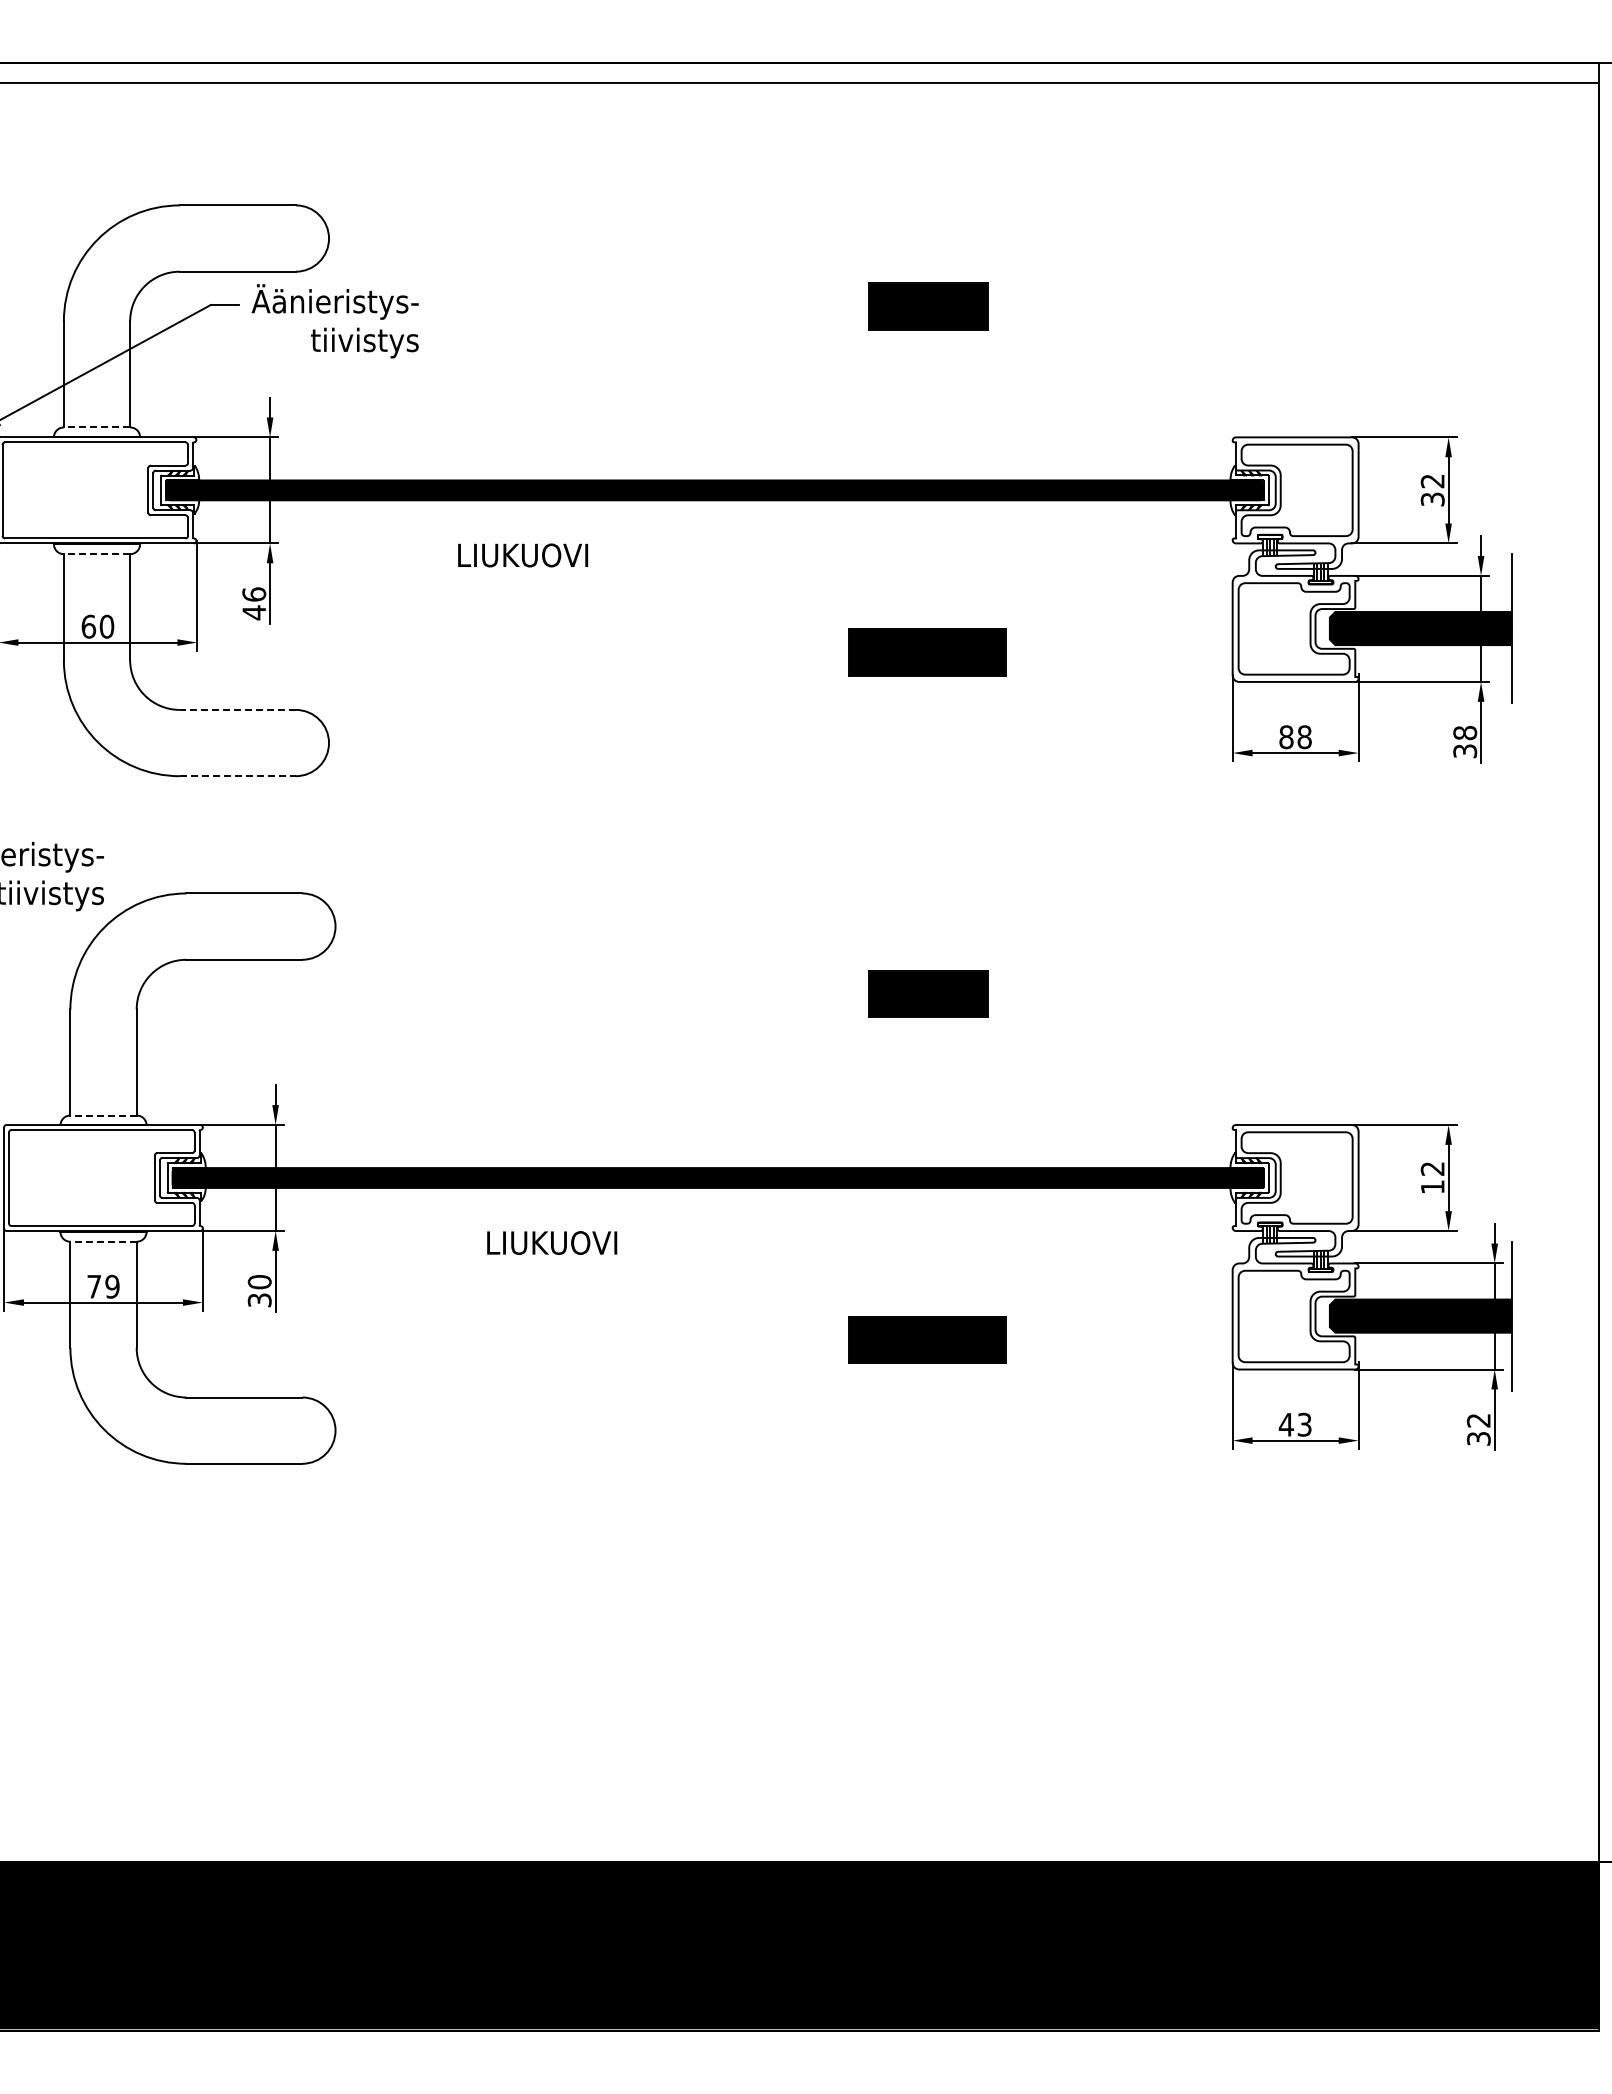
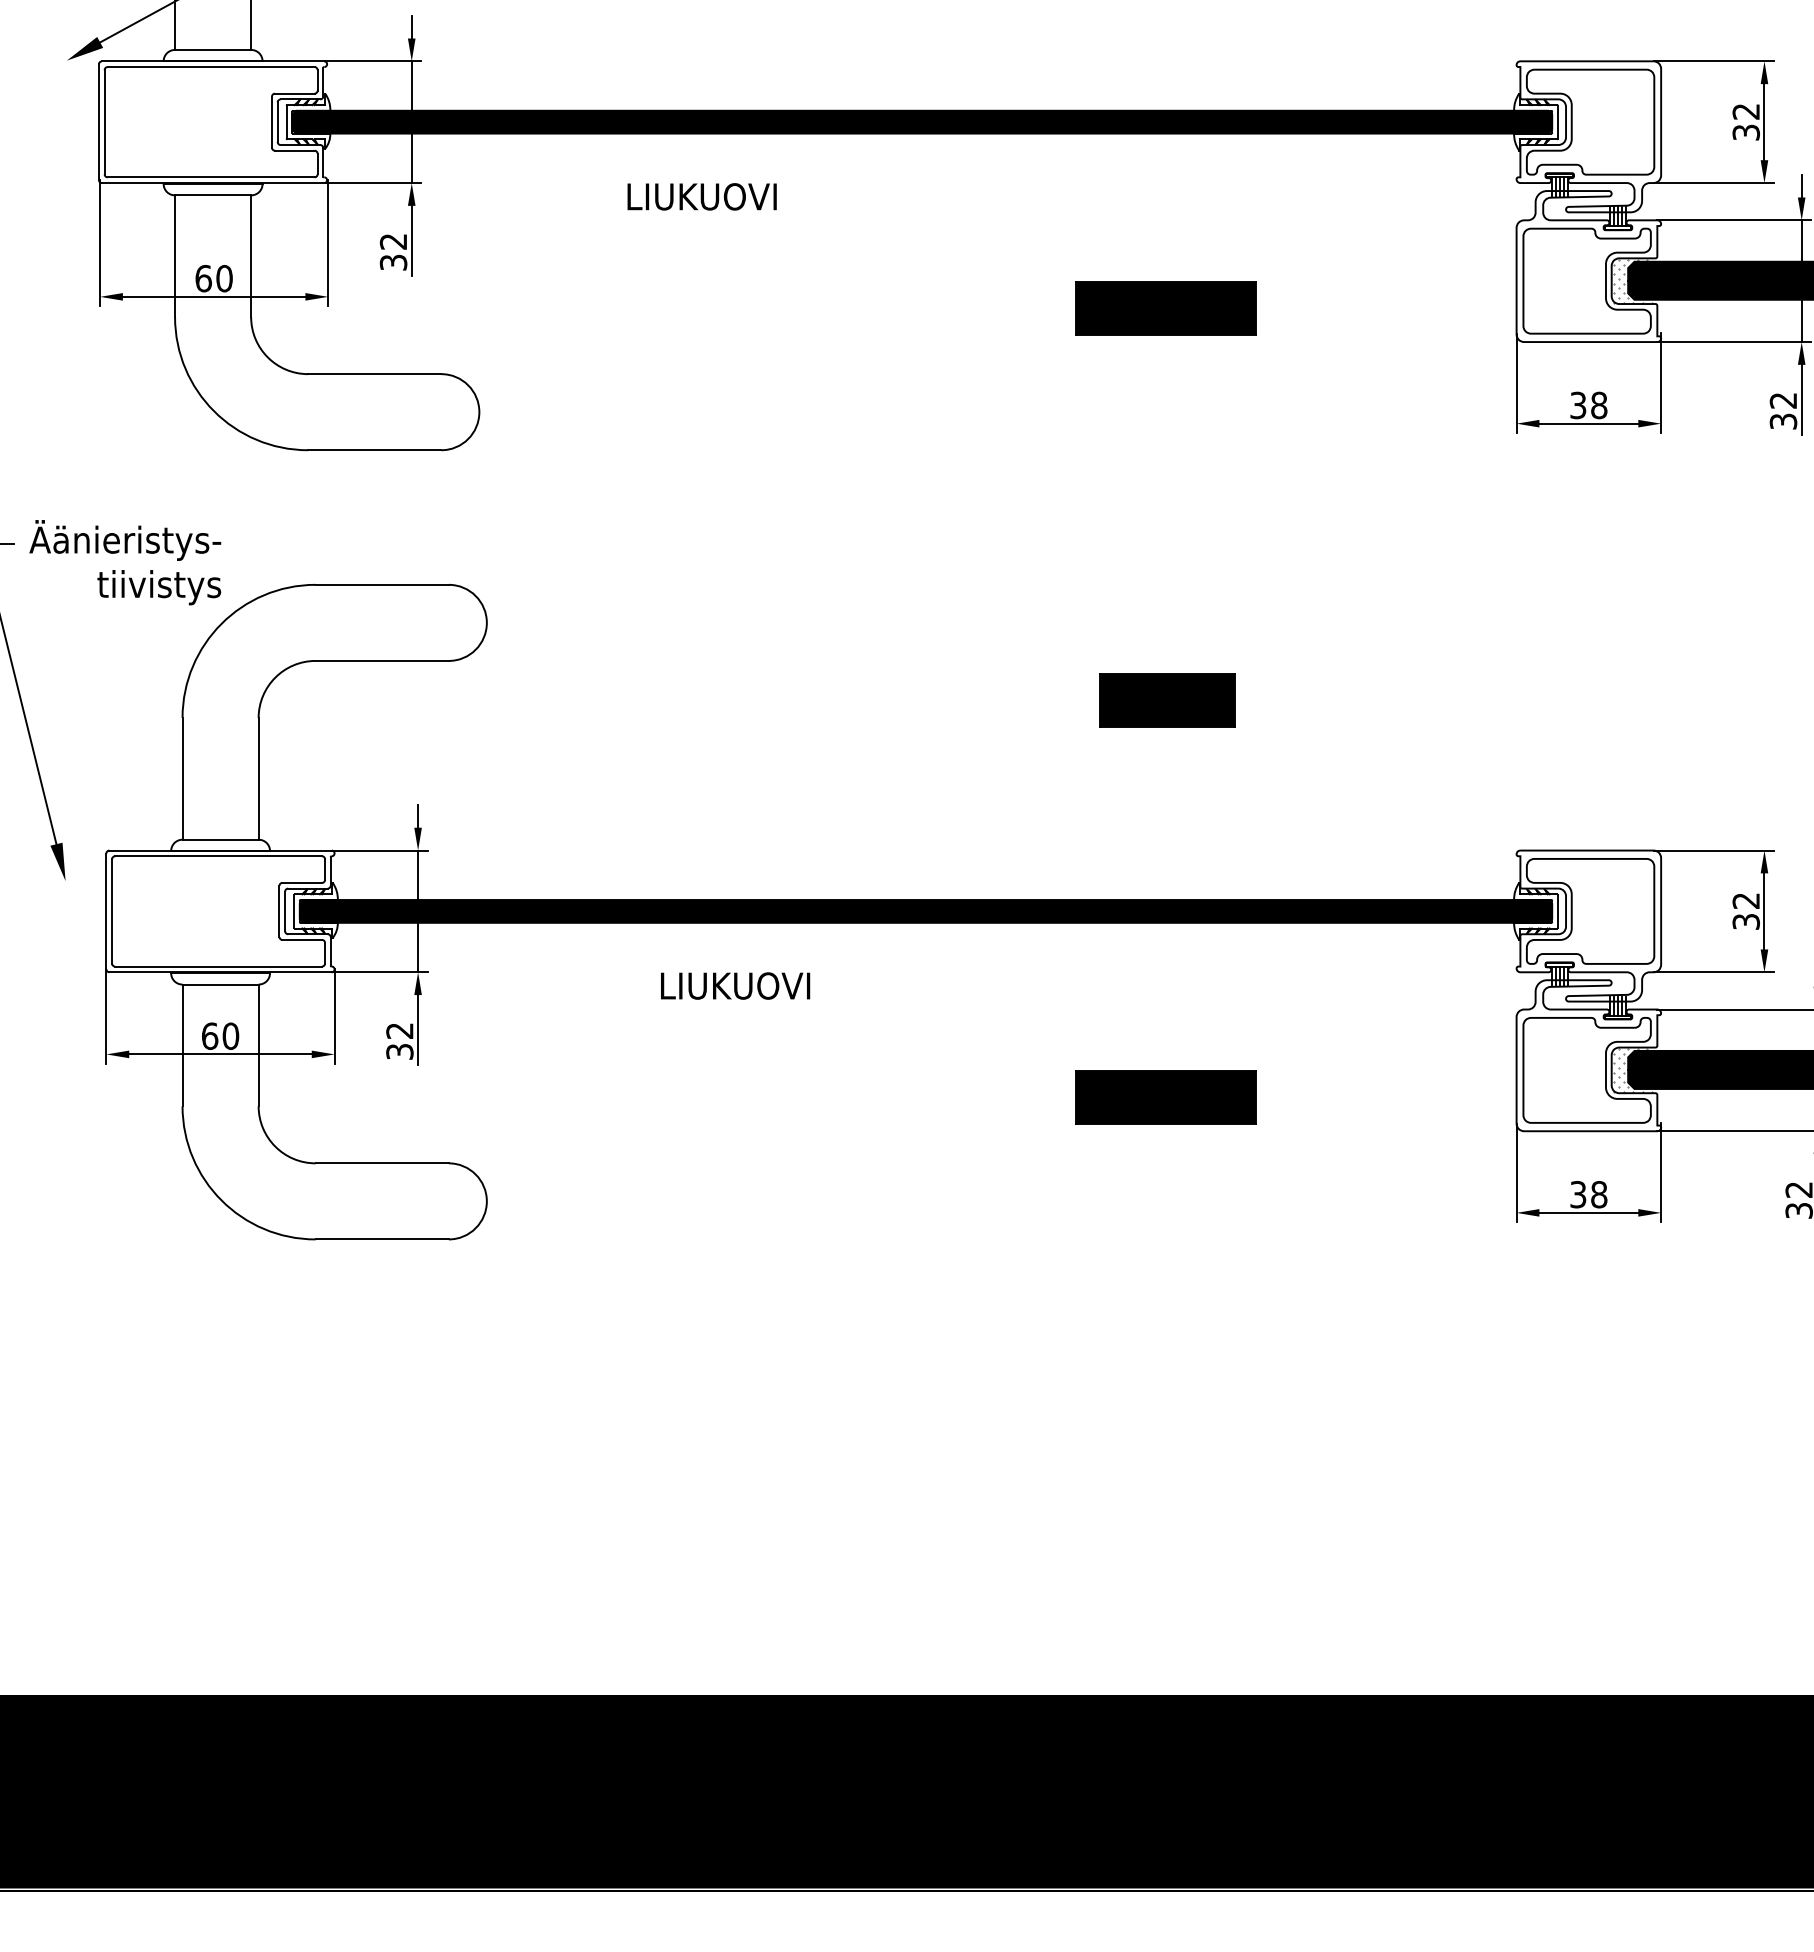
line: (96, 427) -> (212, 49), dashed -> solid
line: (96, 554) -> (212, 195), dashed -> solid
text: (254, 603) -> (393, 252), 46 -> 32
hatch: (1333, 628) -> (1632, 280), added
line: (237, 709) -> (374, 373), dashed -> solid
text: (1465, 733) -> (1783, 401), 38 -> 32
text: (1286, 737) -> (1578, 405), 88 -> 38
line: (237, 776) -> (374, 450), dashed -> solid
line: (103, 1115) -> (220, 839), dashed -> solid
text: (1432, 1186) -> (1745, 921), 12 -> 32
line: (103, 1241) -> (220, 984), dashed -> solid
text: (259, 1282) -> (399, 1031), 30 -> 32
text: (103, 1286) -> (220, 1035), 79 -> 60
hatch: (1333, 1316) -> (1632, 1070), added
text: (1294, 1424) -> (1587, 1194), 43 -> 38

